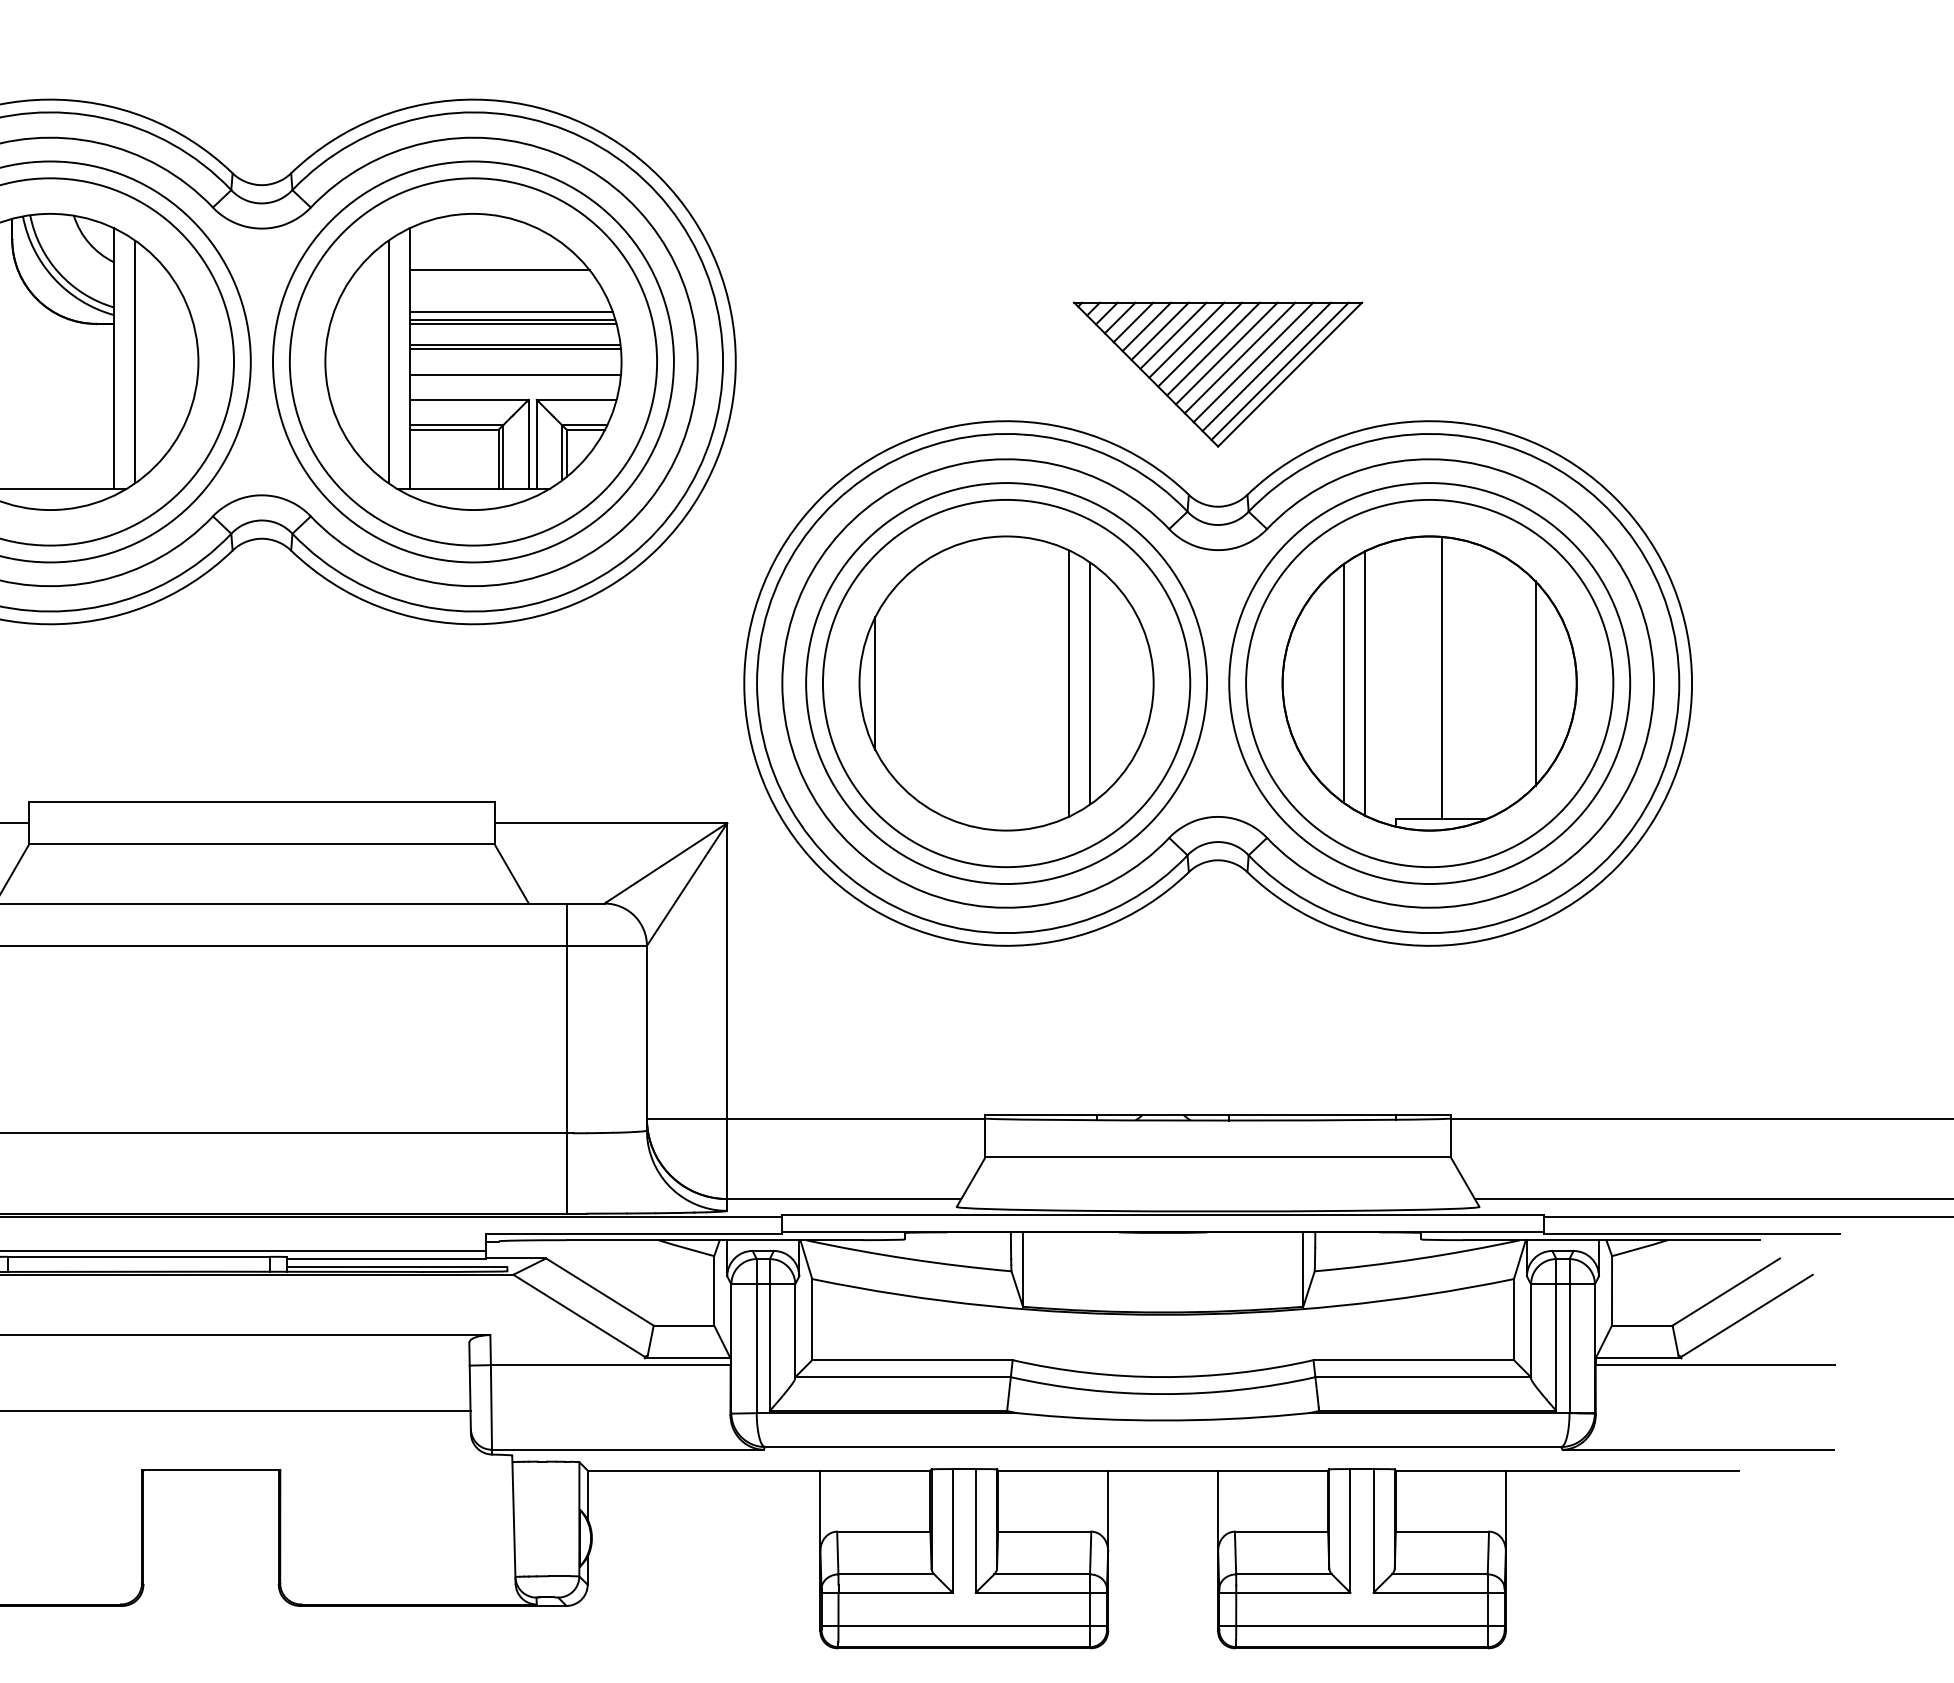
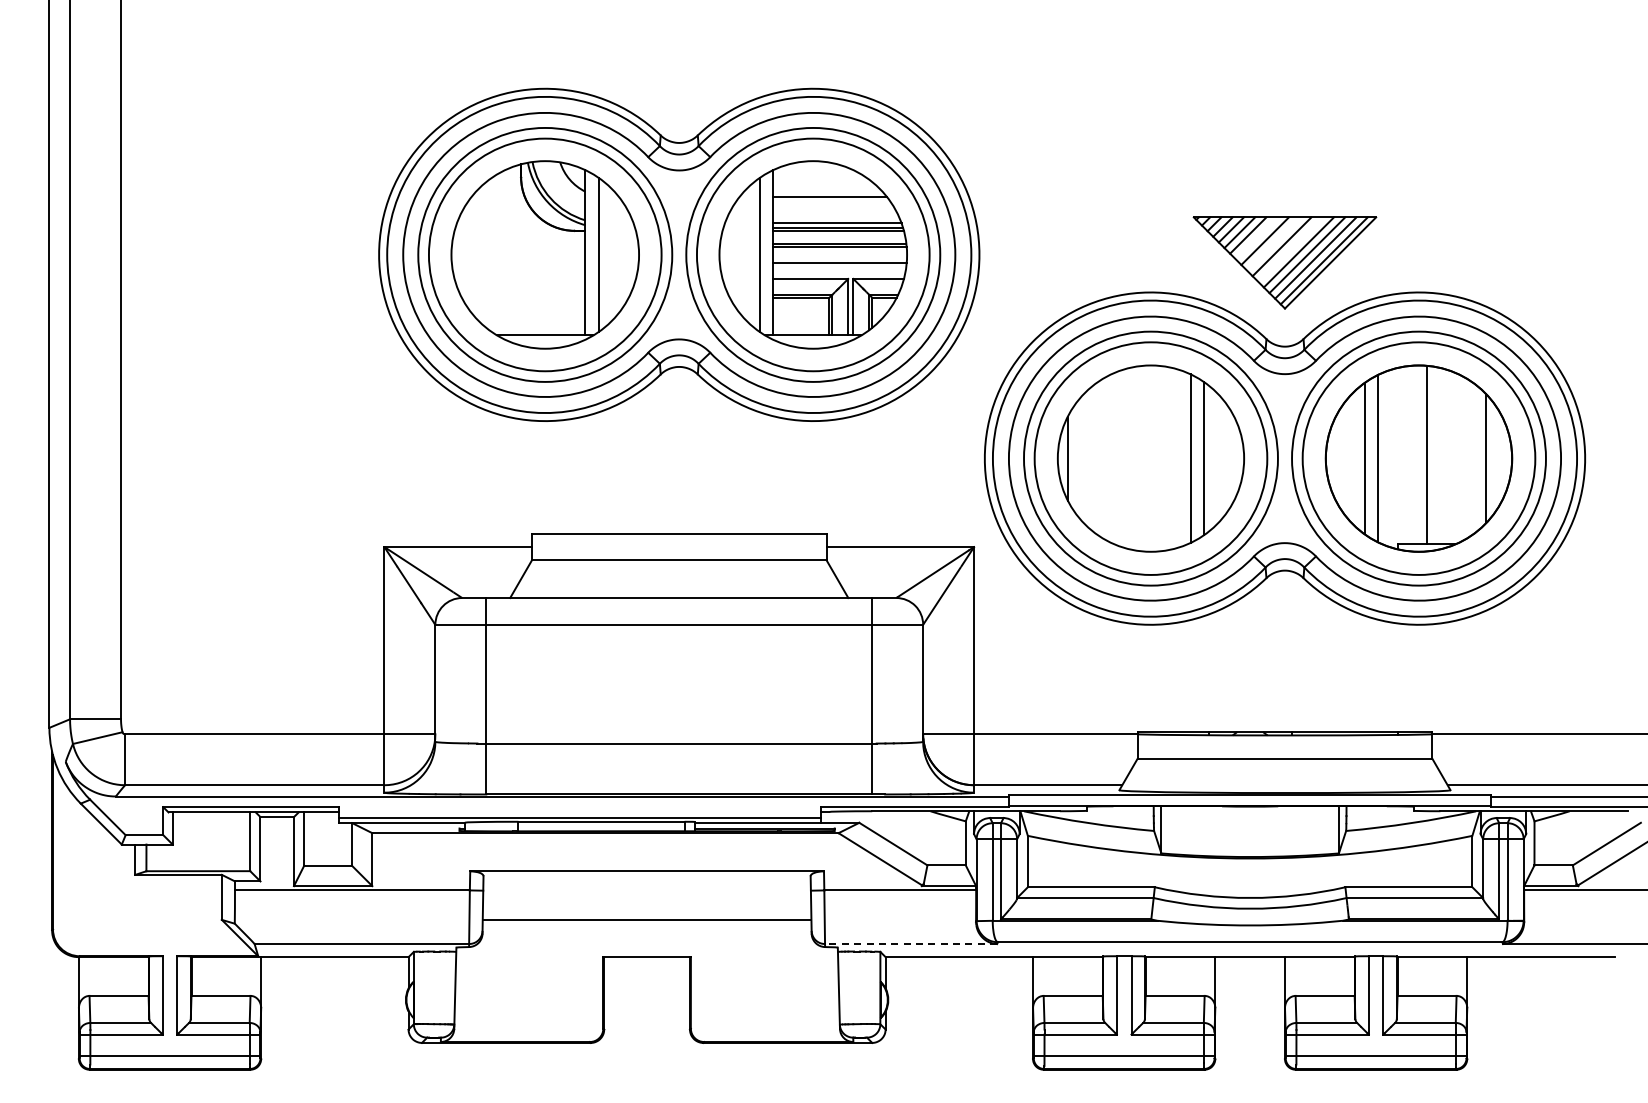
line: (1173, 335) -> (1256, 238), removed
line: (1200, 343) -> (1273, 243), removed
line: (1226, 353) -> (1290, 249), removed
line: (626, 1450) -> (910, 944), solid -> dashed

